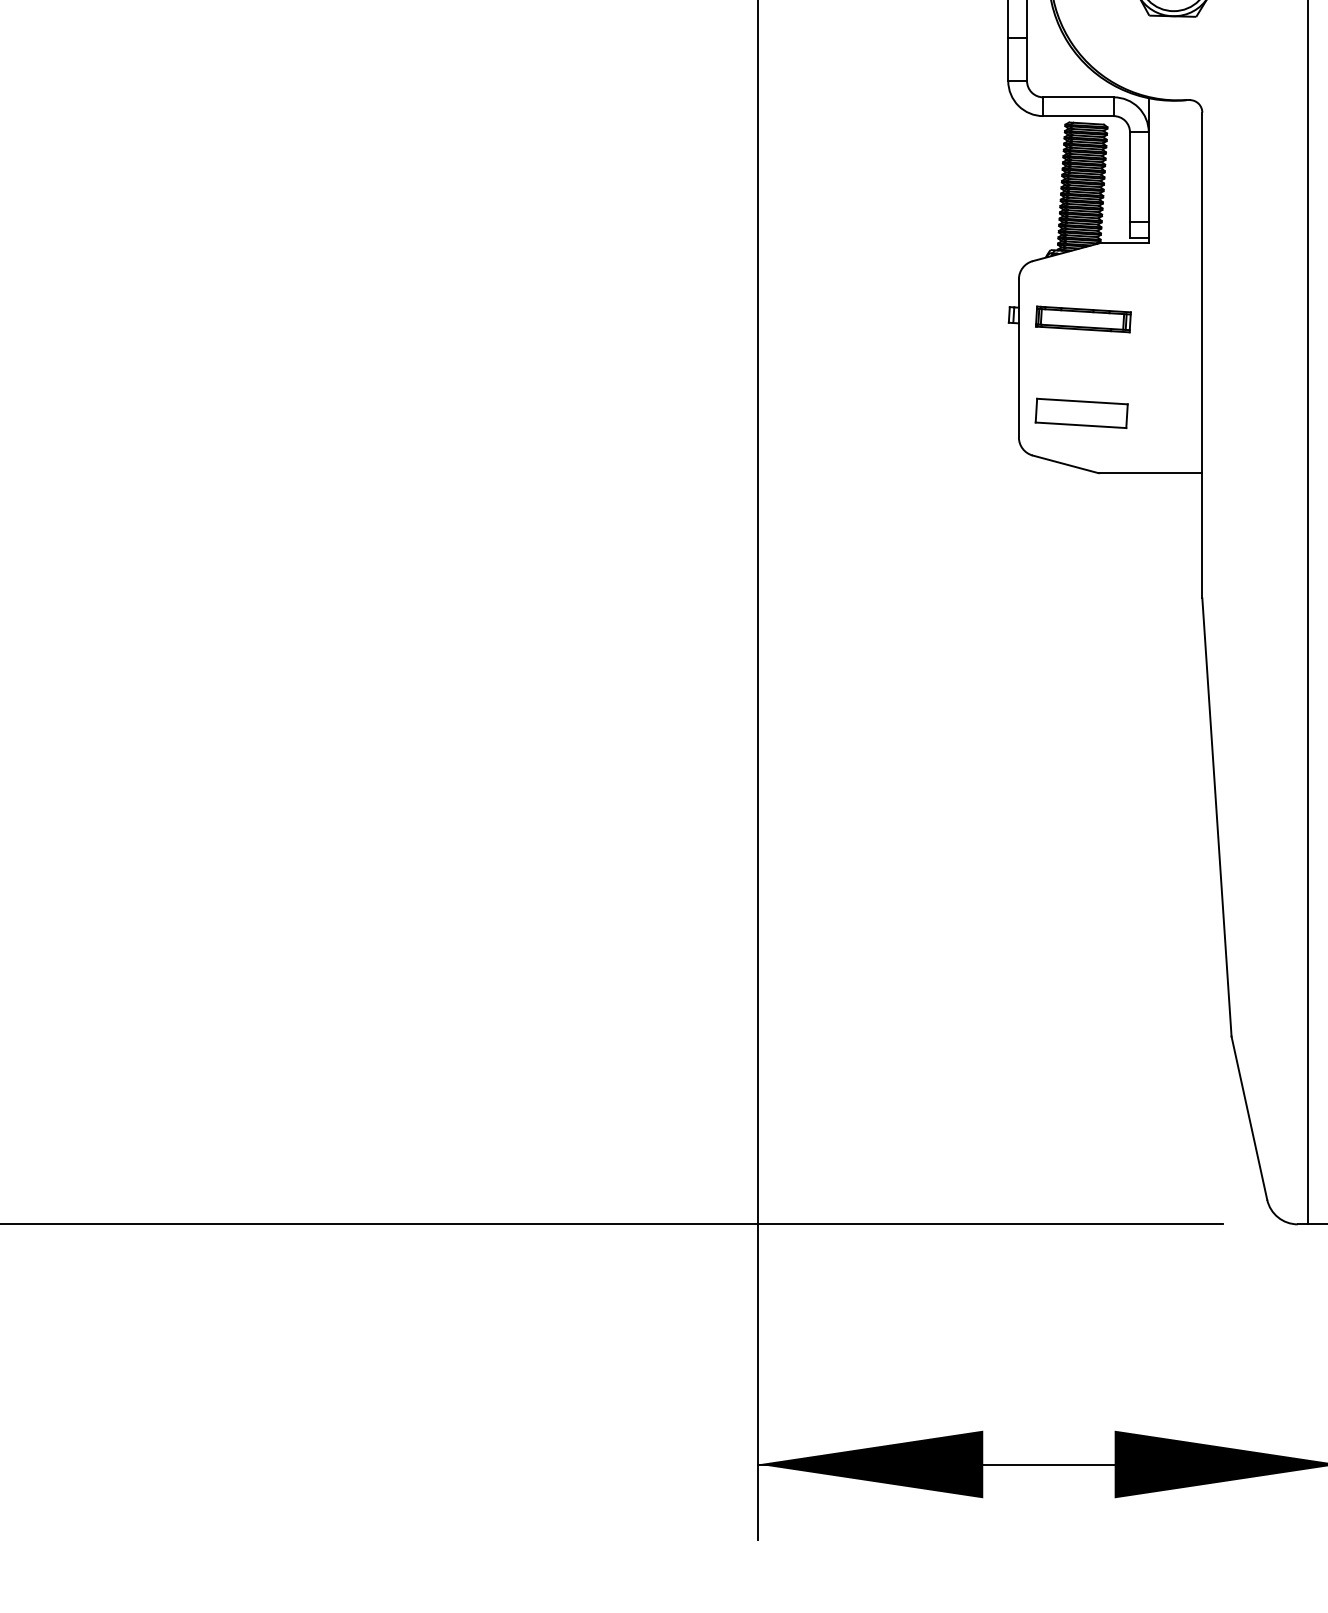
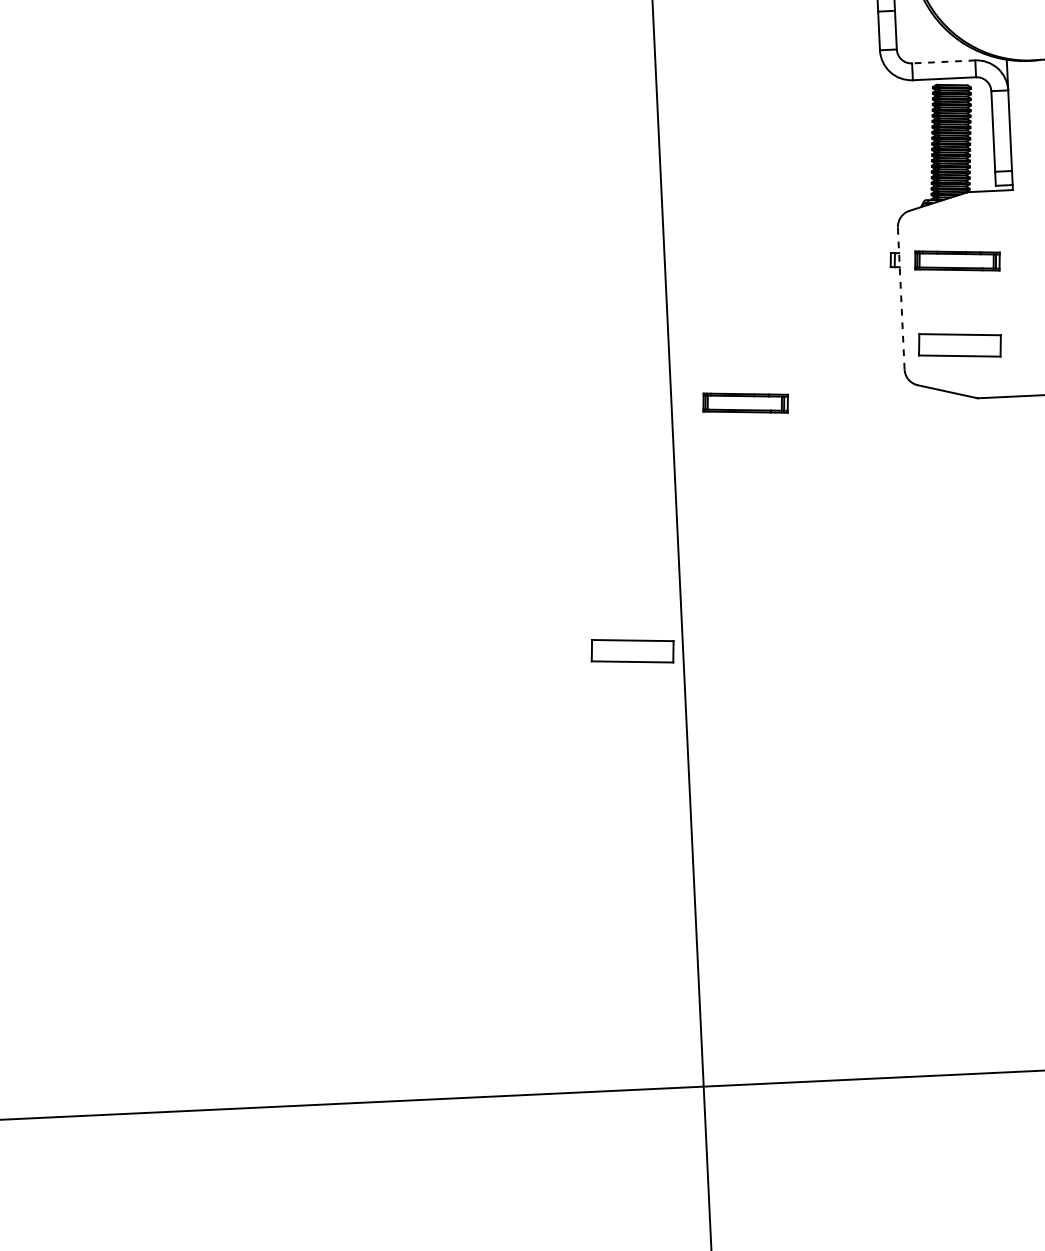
line: (1078, 97) -> (943, 62), solid -> dashed
line: (1018, 357) -> (900, 297), solid -> dashed
part: (840, 466) -> (745, 403), added
part: (701, 735) -> (632, 650), added

